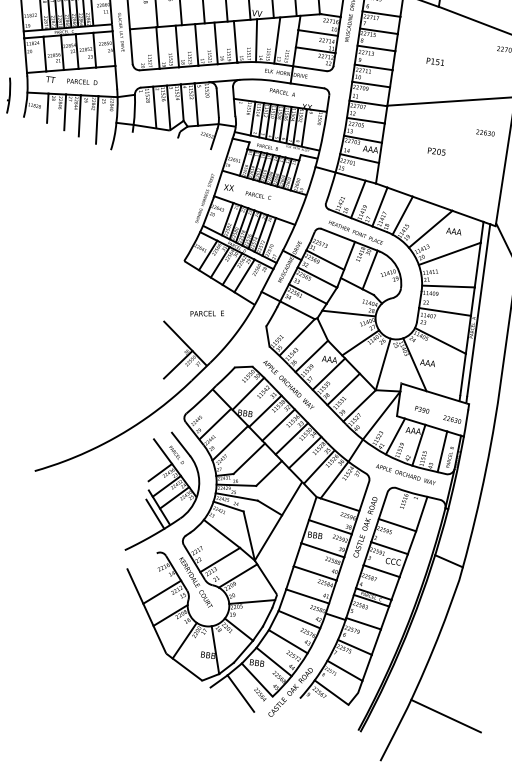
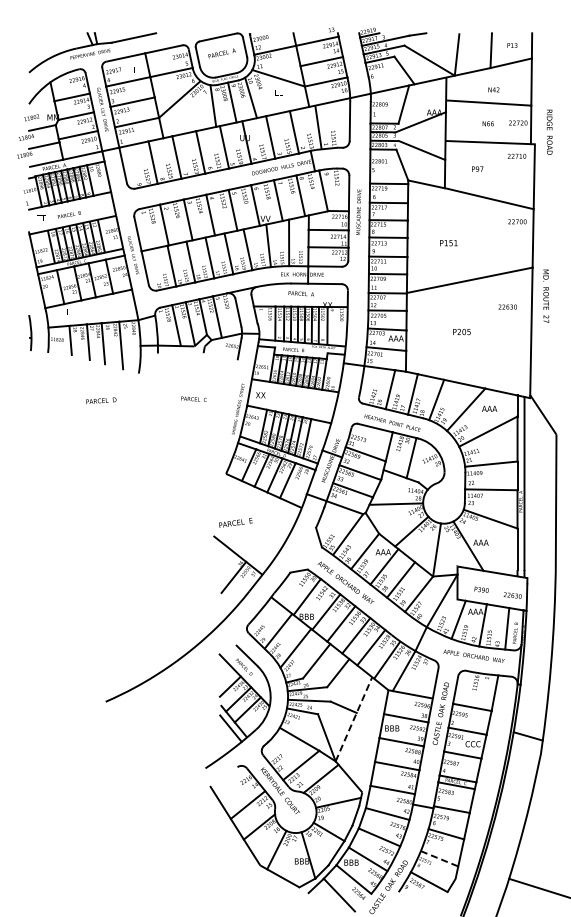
text: (82, 81) -> (101, 400), moved
text: (258, 194) -> (193, 398), moved
text: (206, 313) -> (235, 522), moved
line: (279, 520) -> (354, 718), solid -> dashed
line: (345, 670) -> (440, 858), solid -> dashed

